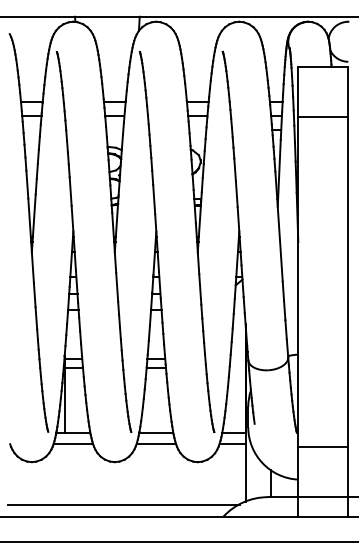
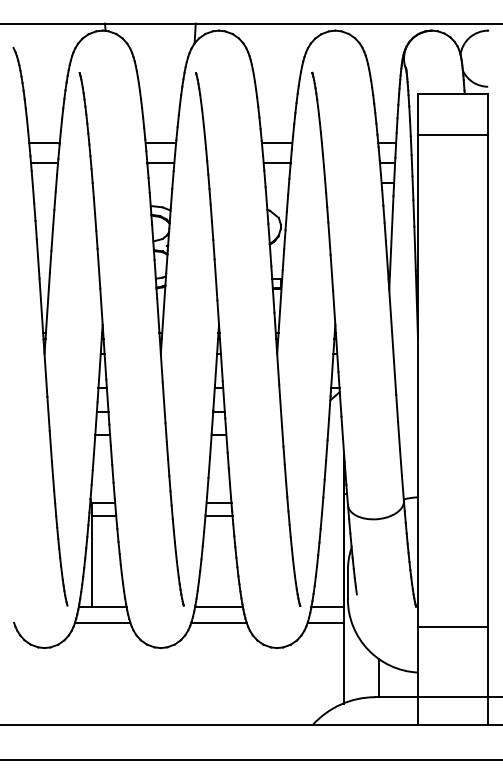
line: (323, 116) -> (453, 134), moved
line: (124, 504) -> (174, 707), removed

